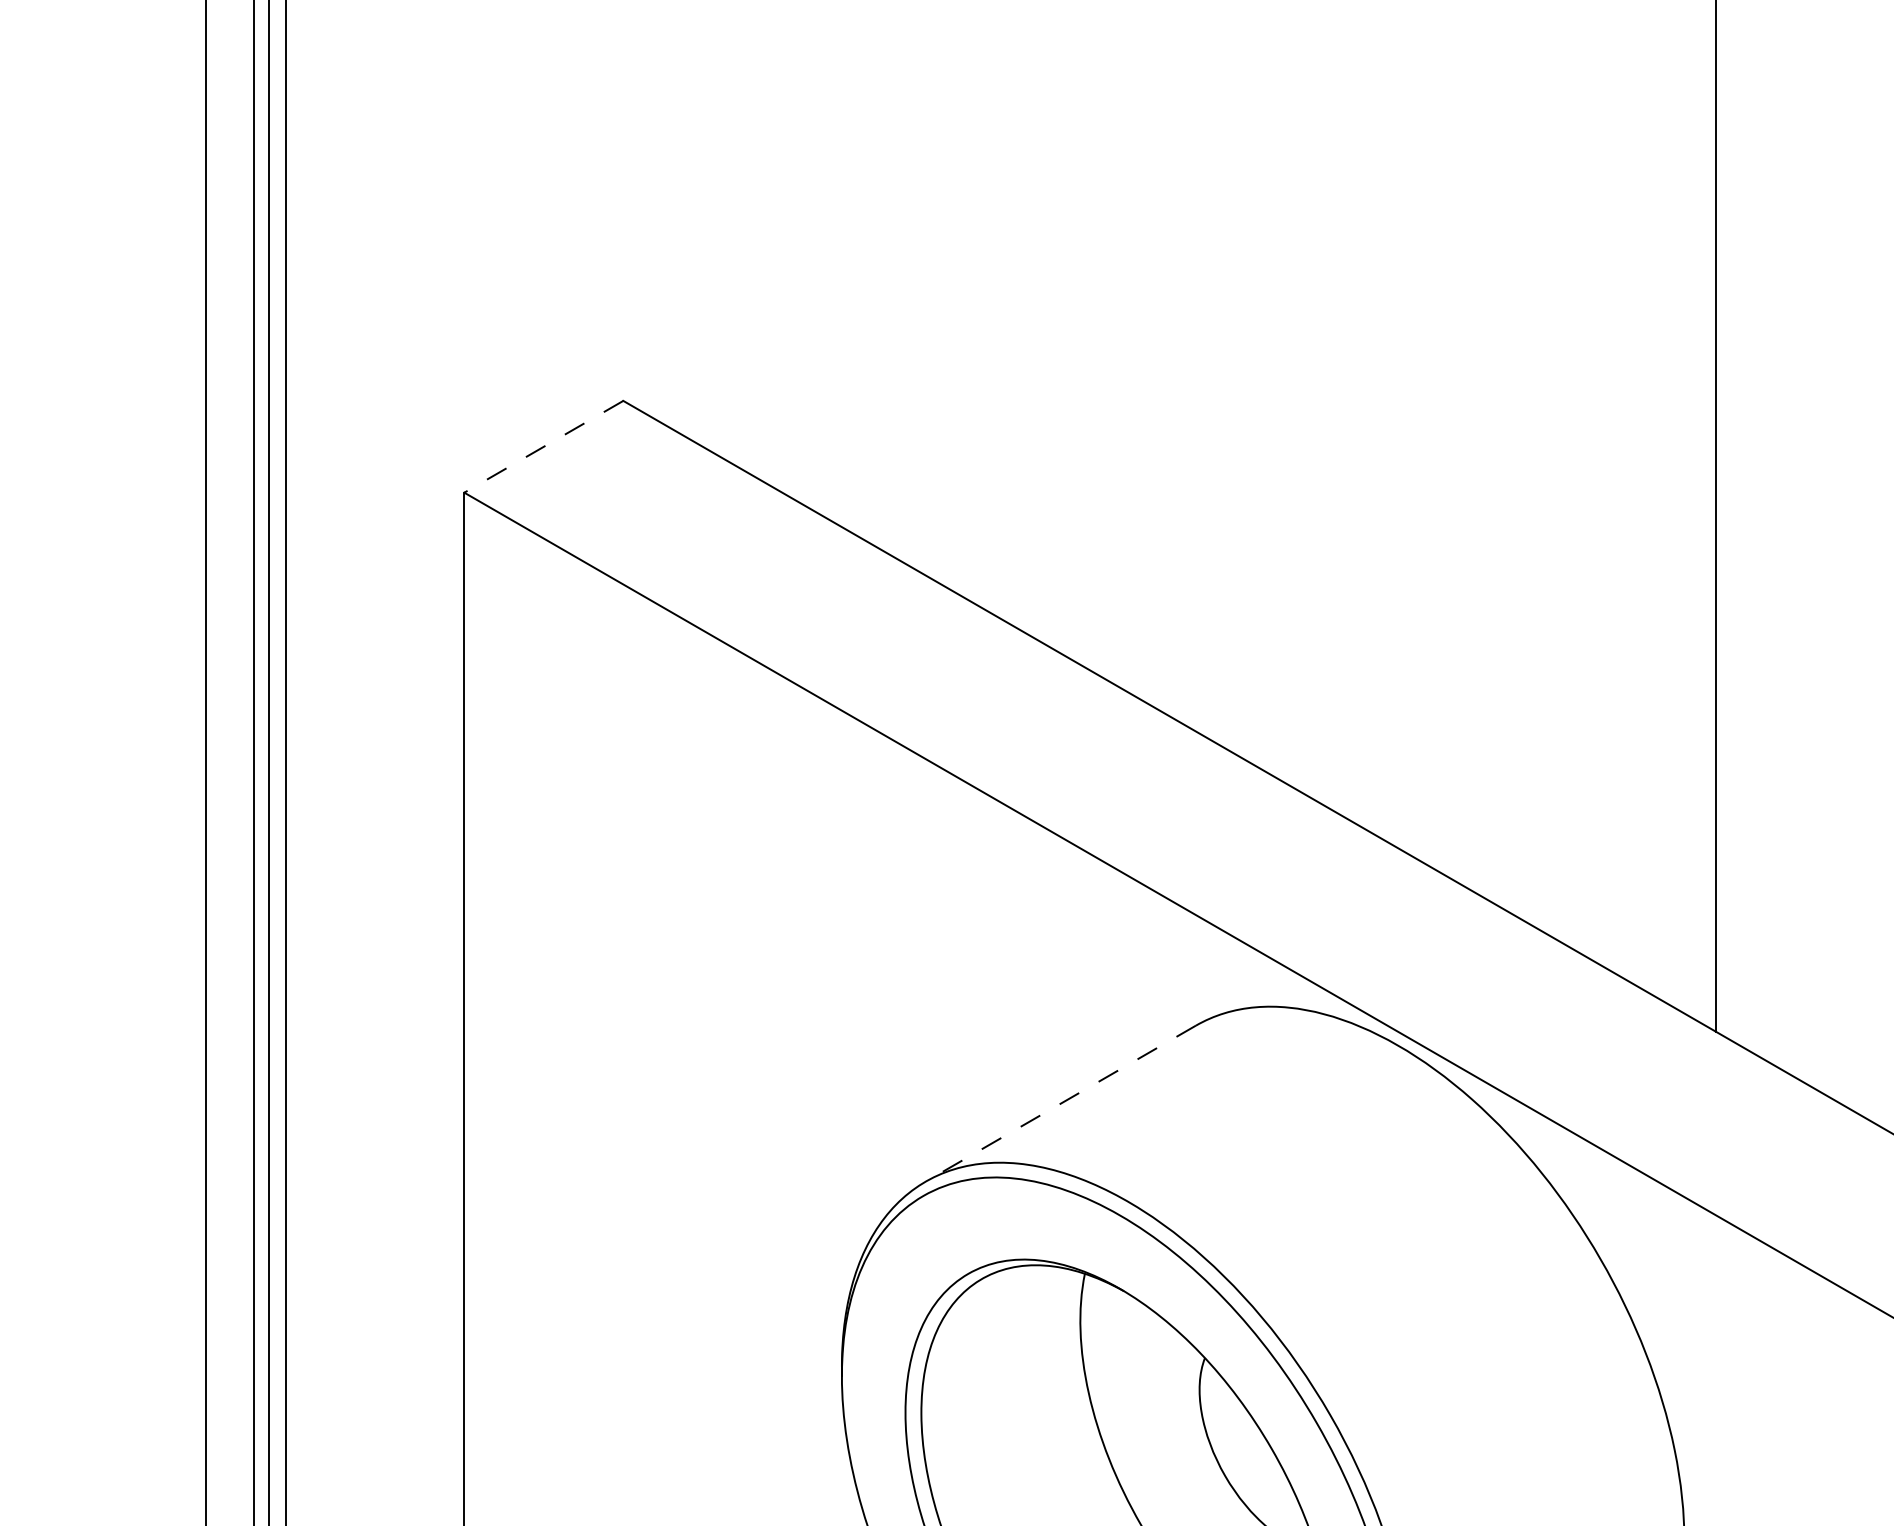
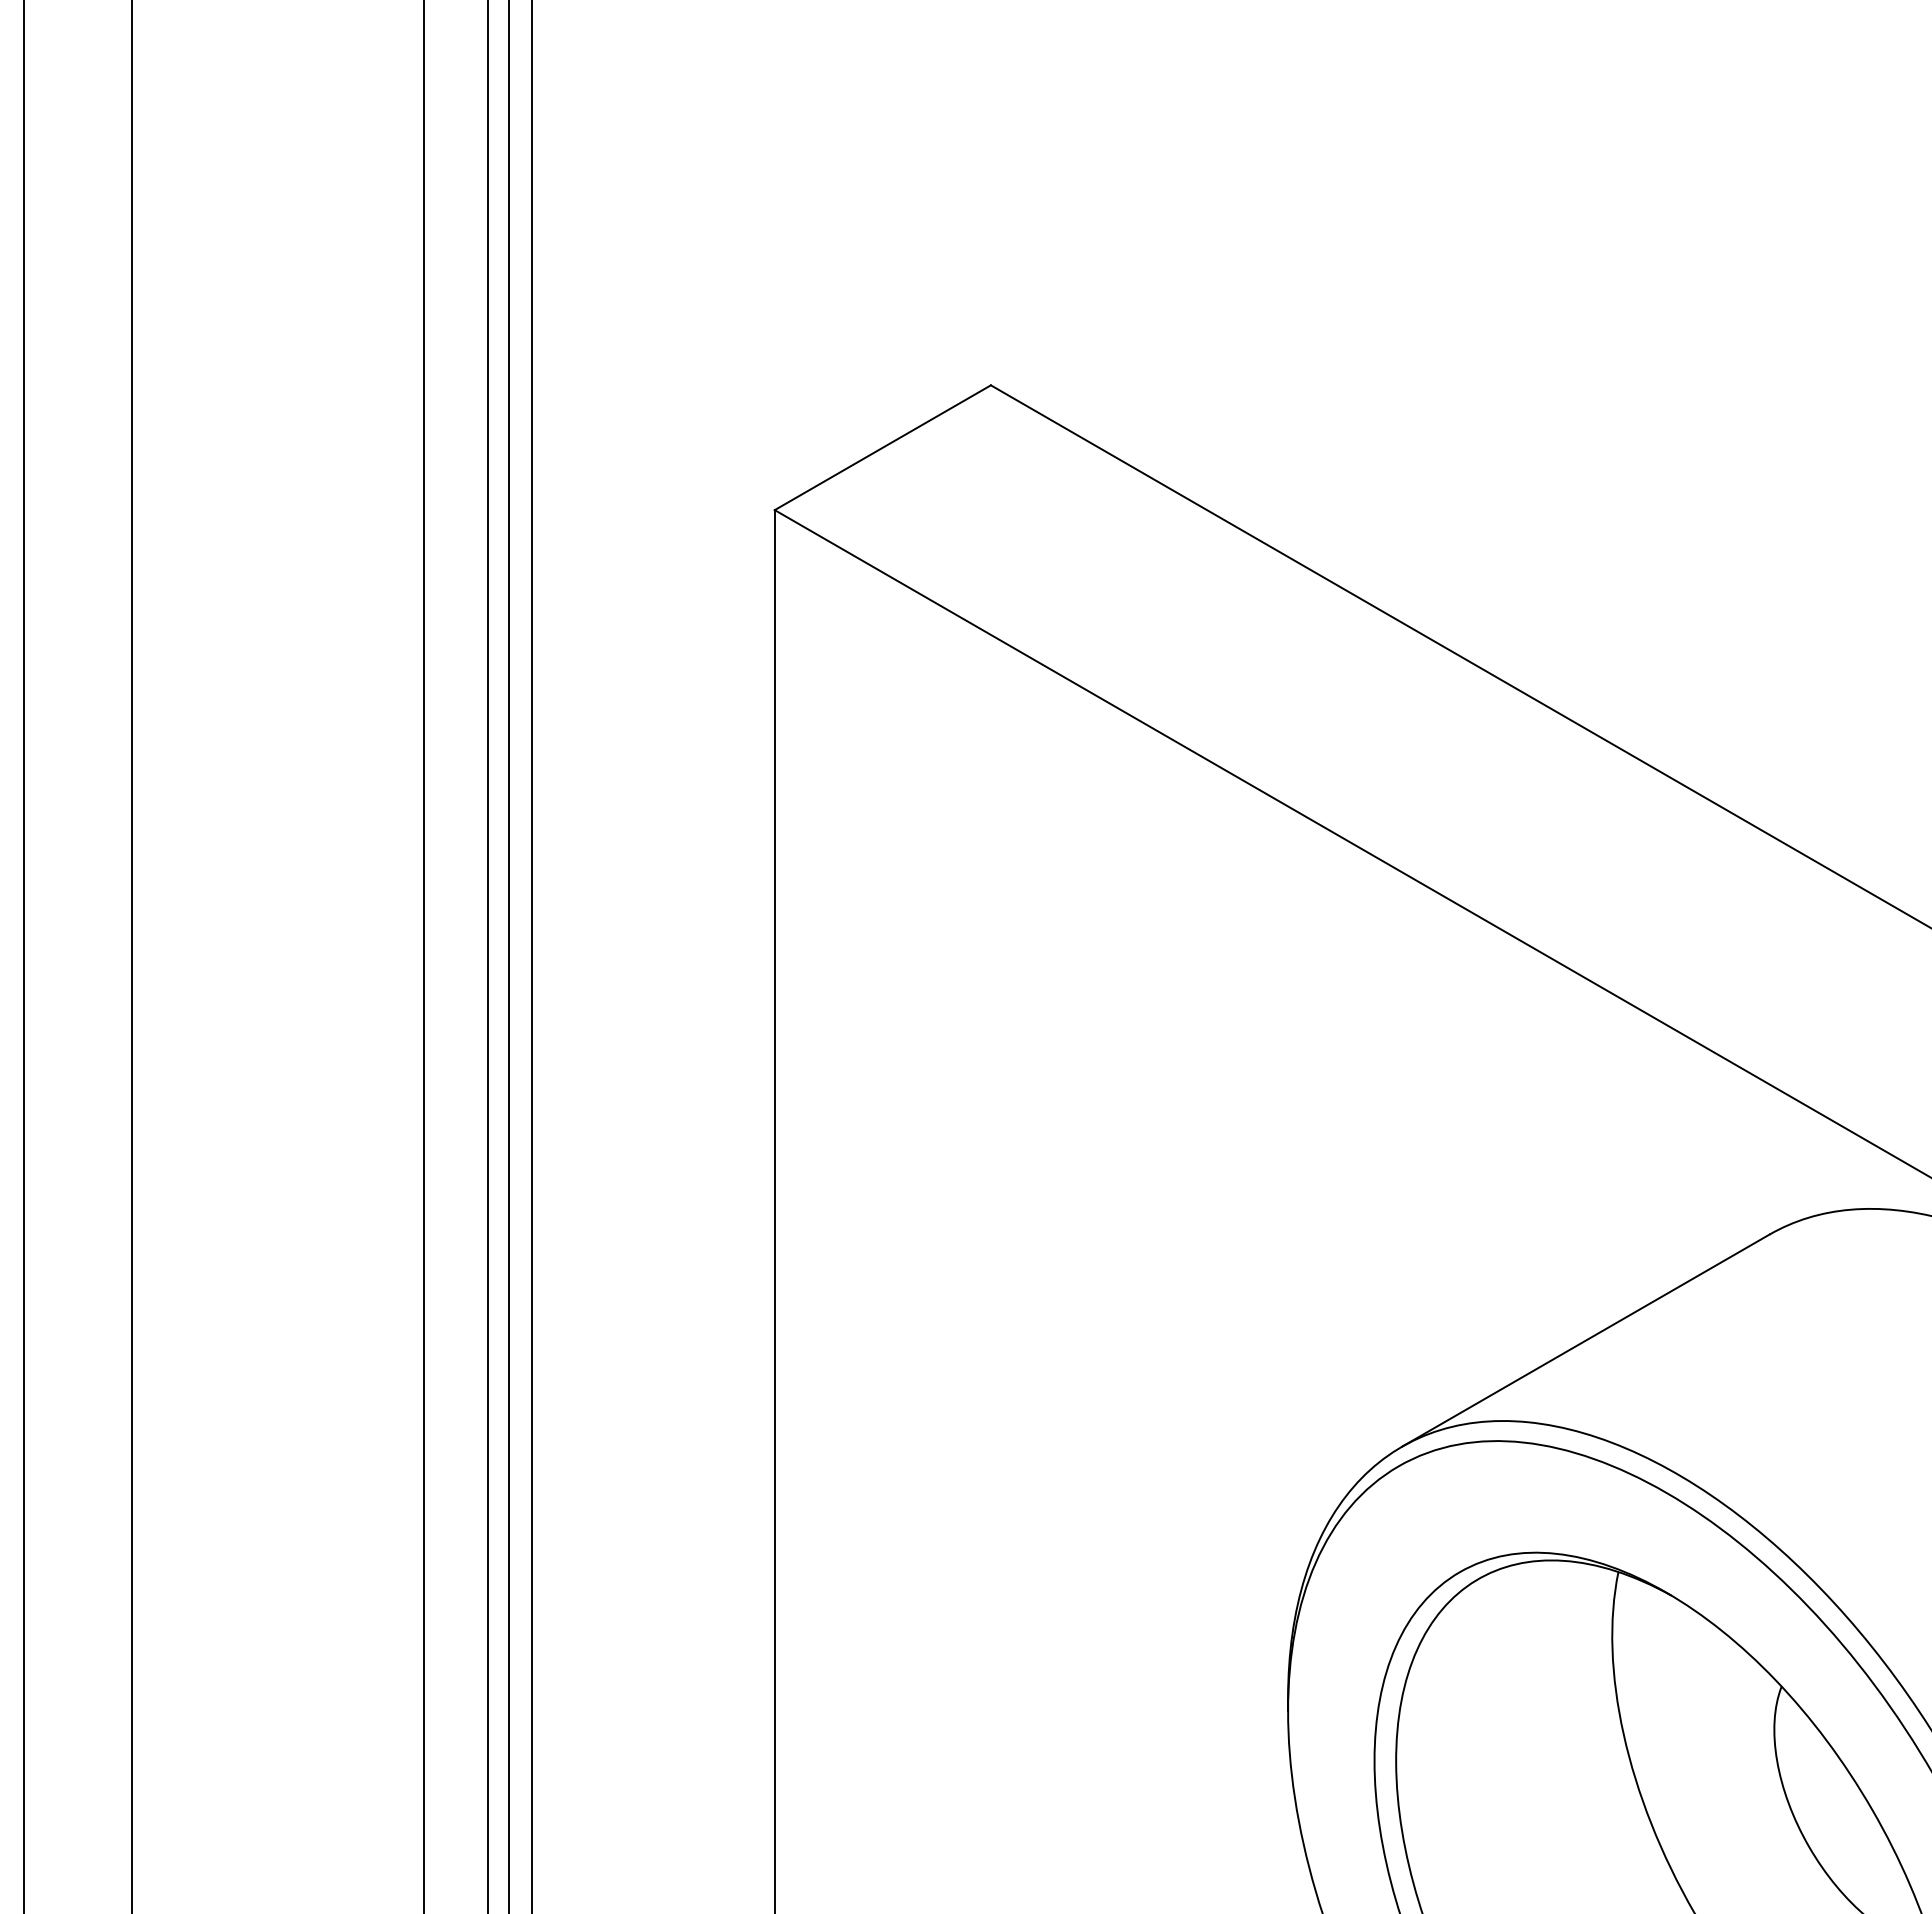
line: (543, 446) -> (882, 447), dashed -> solid
line: (1060, 1103) -> (1585, 1340), dashed -> solid

